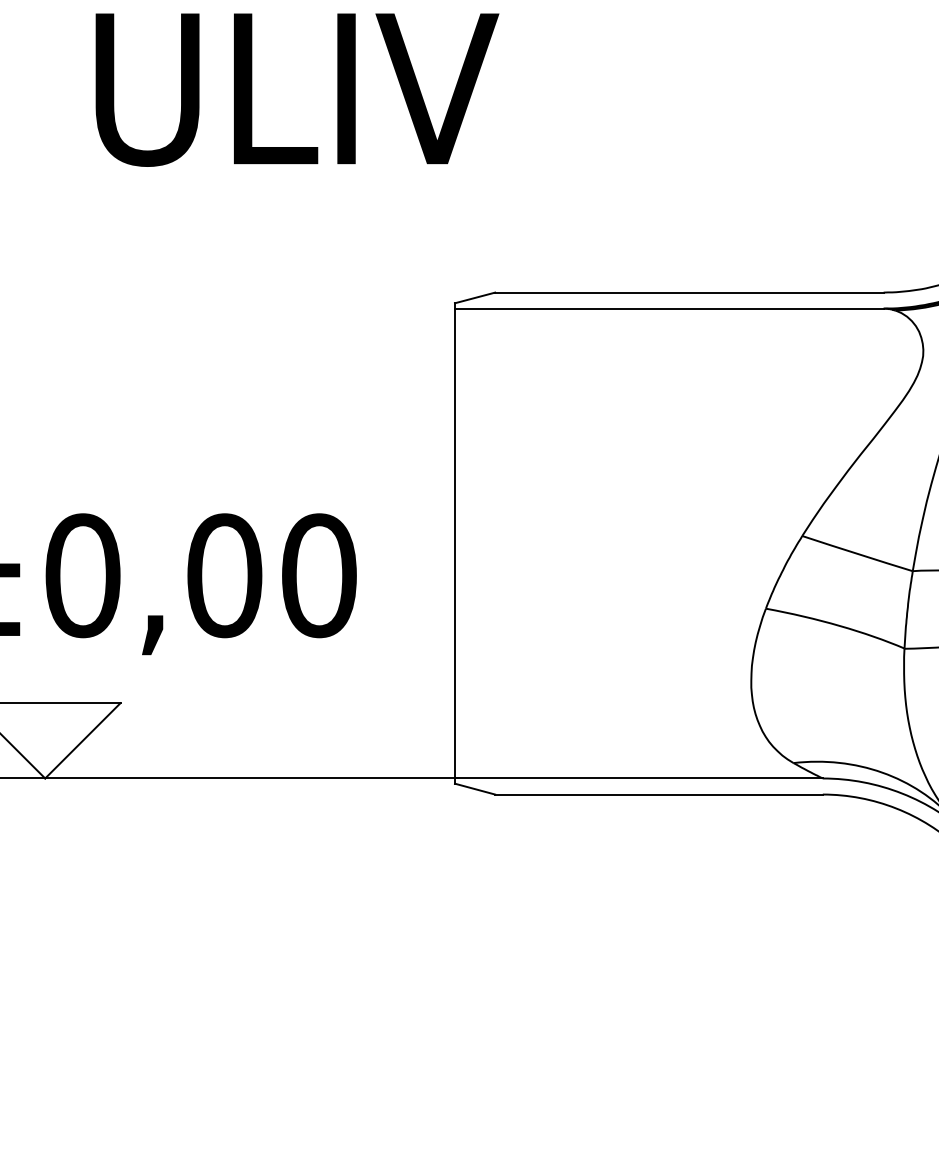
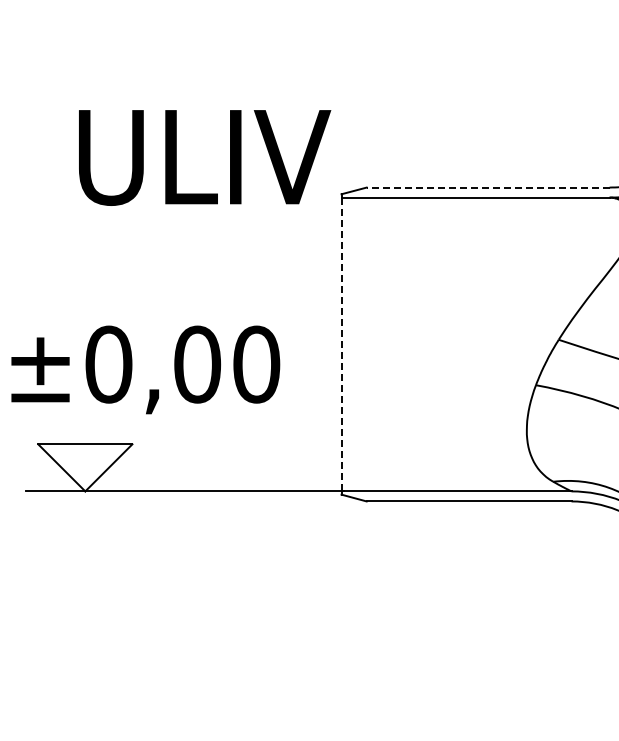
text: (298, 89) -> (205, 157), moved
line: (688, 292) -> (487, 187), solid -> dashed
line: (454, 543) -> (341, 344), solid -> dashed

